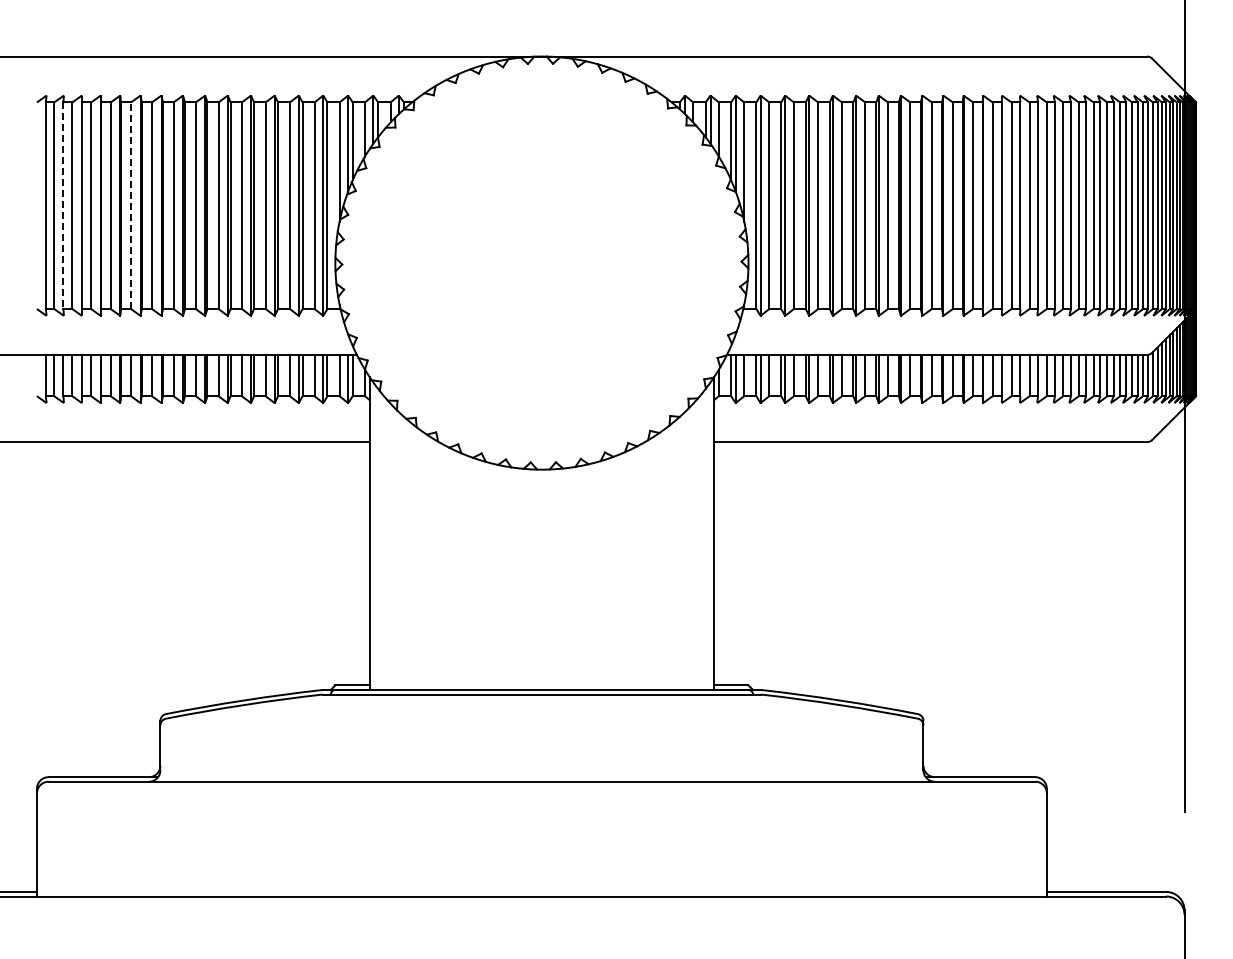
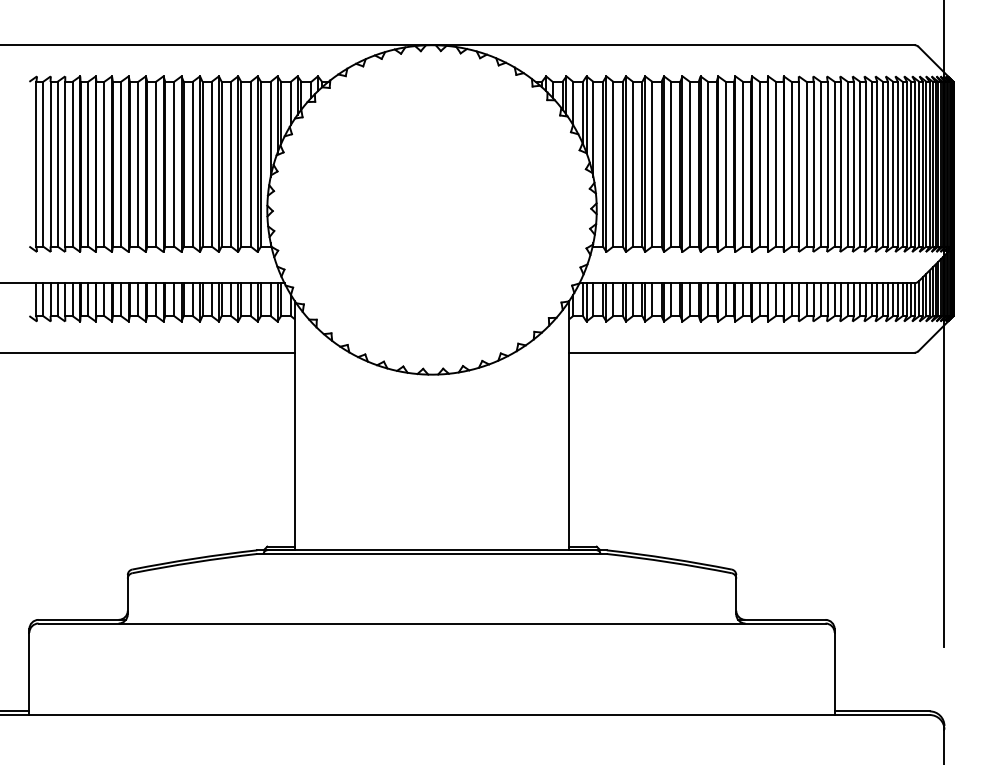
line: (131, 205) -> (104, 164), dashed -> solid
line: (63, 206) -> (50, 164), dashed -> solid

